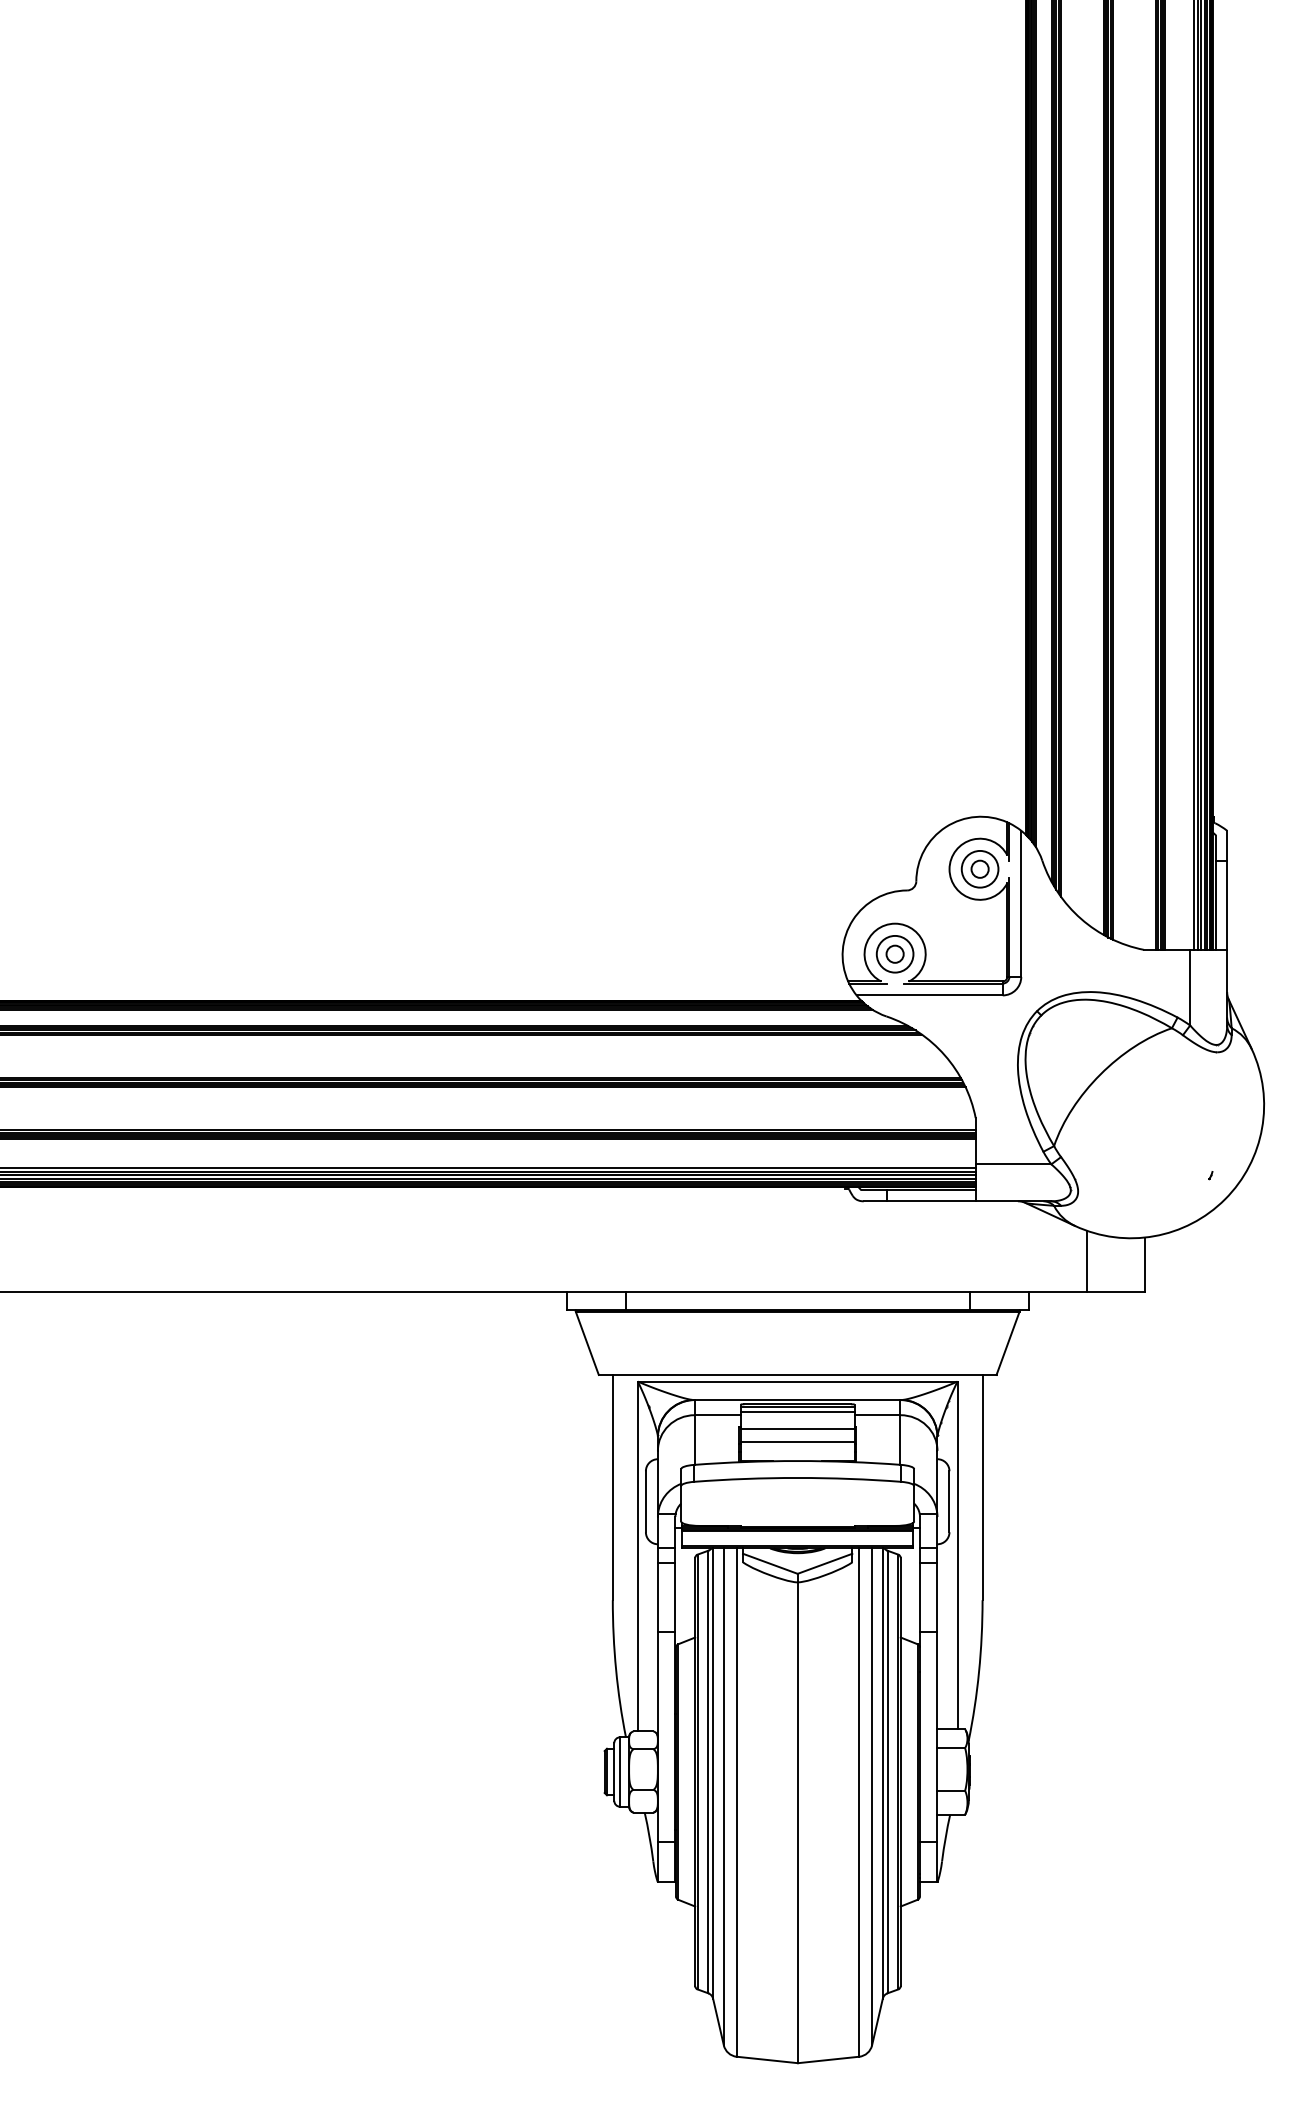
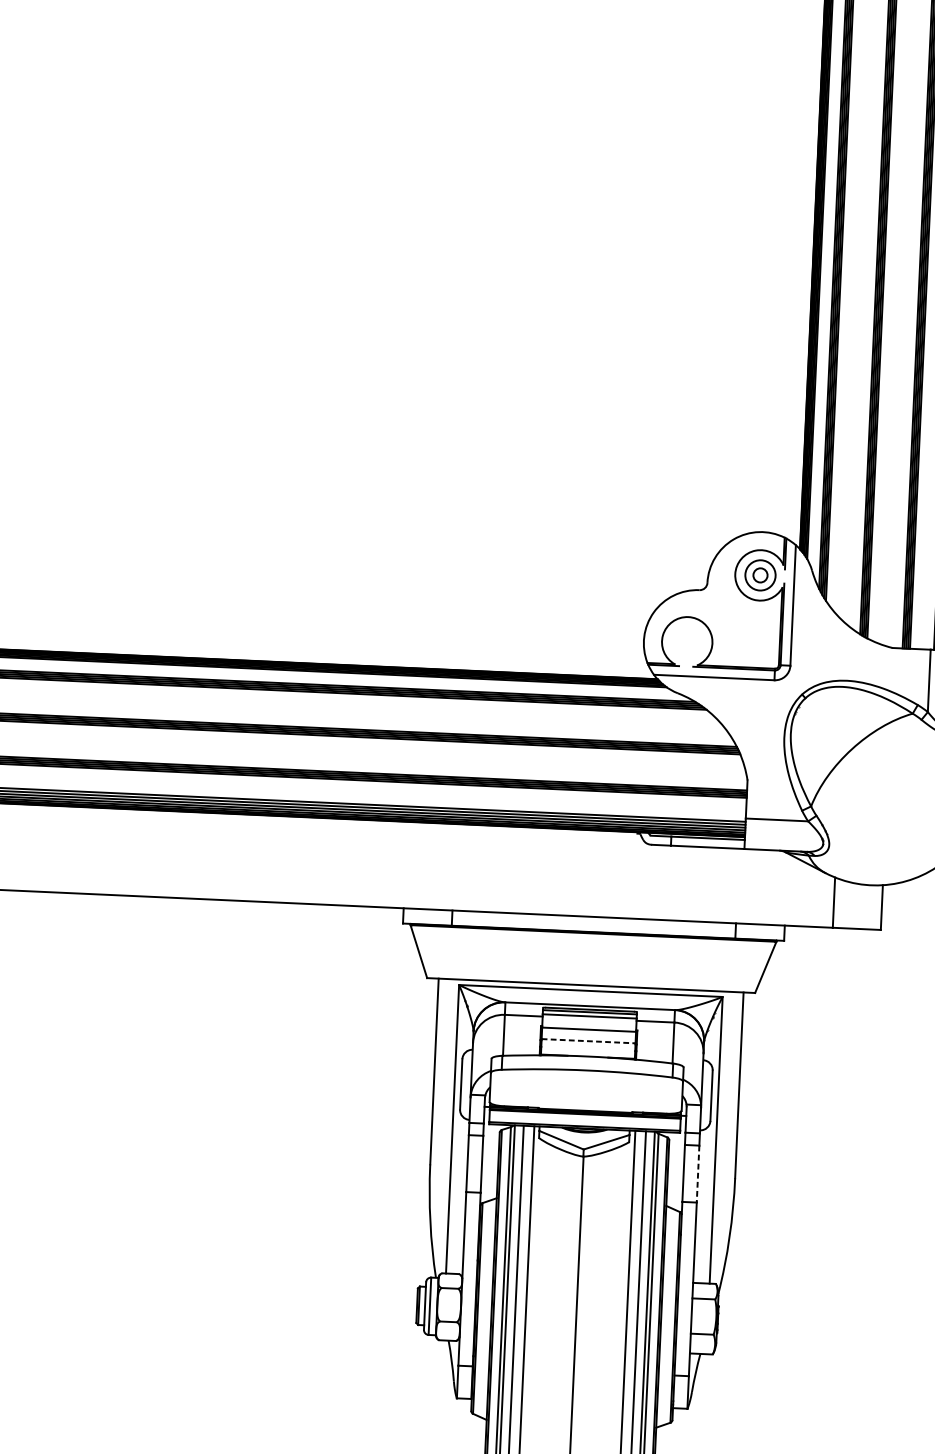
part: (894, 954) -> (686, 642), removed
line: (797, 1442) -> (588, 1041), solid -> dashed
line: (937, 1597) -> (698, 1174), solid -> dashed

